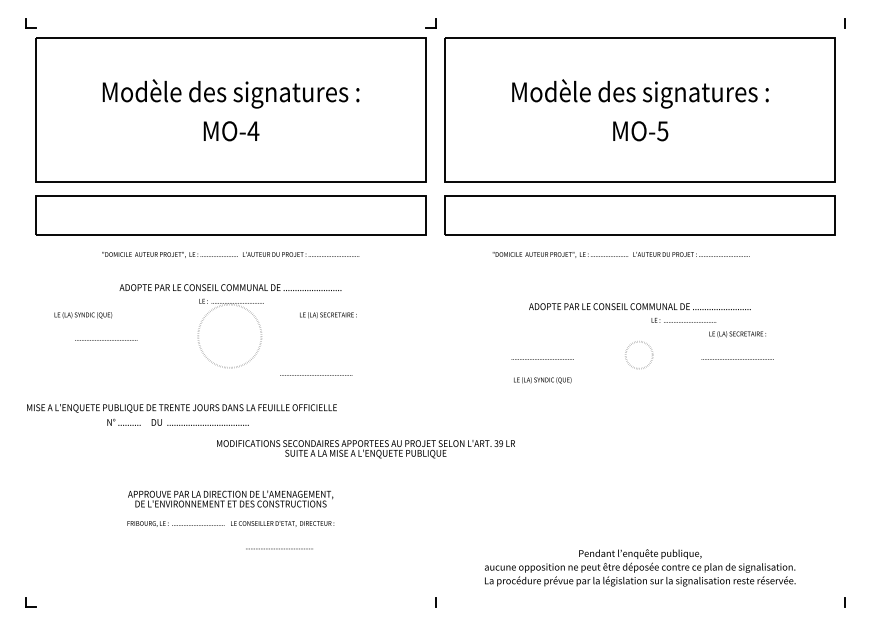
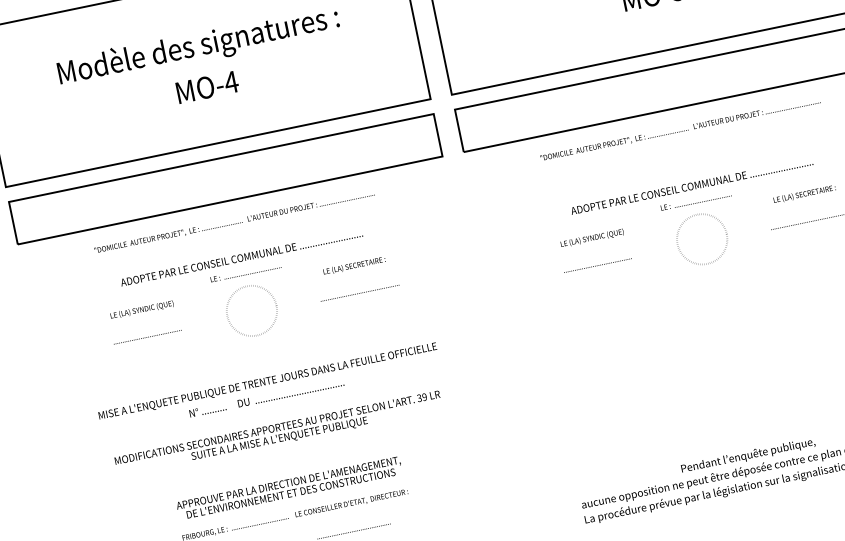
text: (620, 254) -> (679, 129), moved
text: (83, 315) -> (142, 310), moved
text: (683, 320) -> (695, 201), moved
circle: (229, 335) -> (251, 310), size x0.71
text: (106, 340) -> (147, 337), moved
circle: (638, 354) -> (701, 238), size x1.67
text: (316, 375) -> (360, 293), moved
text: (542, 380) -> (592, 238), moved
text: (181, 414) -> (268, 388), moved
text: (365, 449) -> (278, 434), moved

